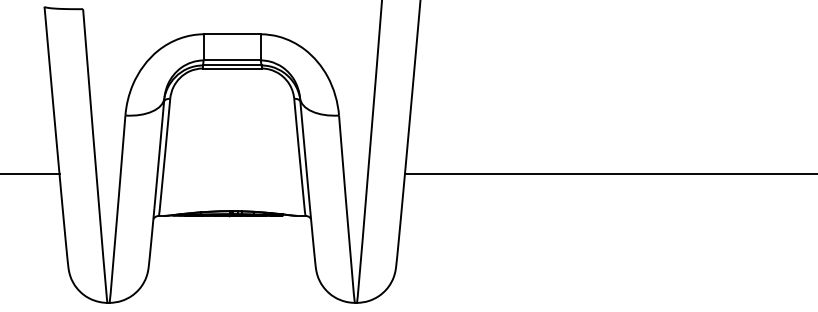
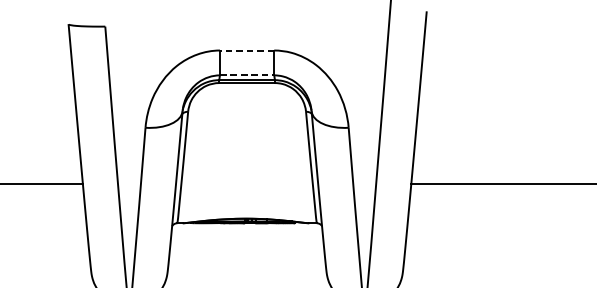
line: (232, 34) -> (247, 50), solid -> dashed
line: (232, 60) -> (247, 75), solid -> dashed

